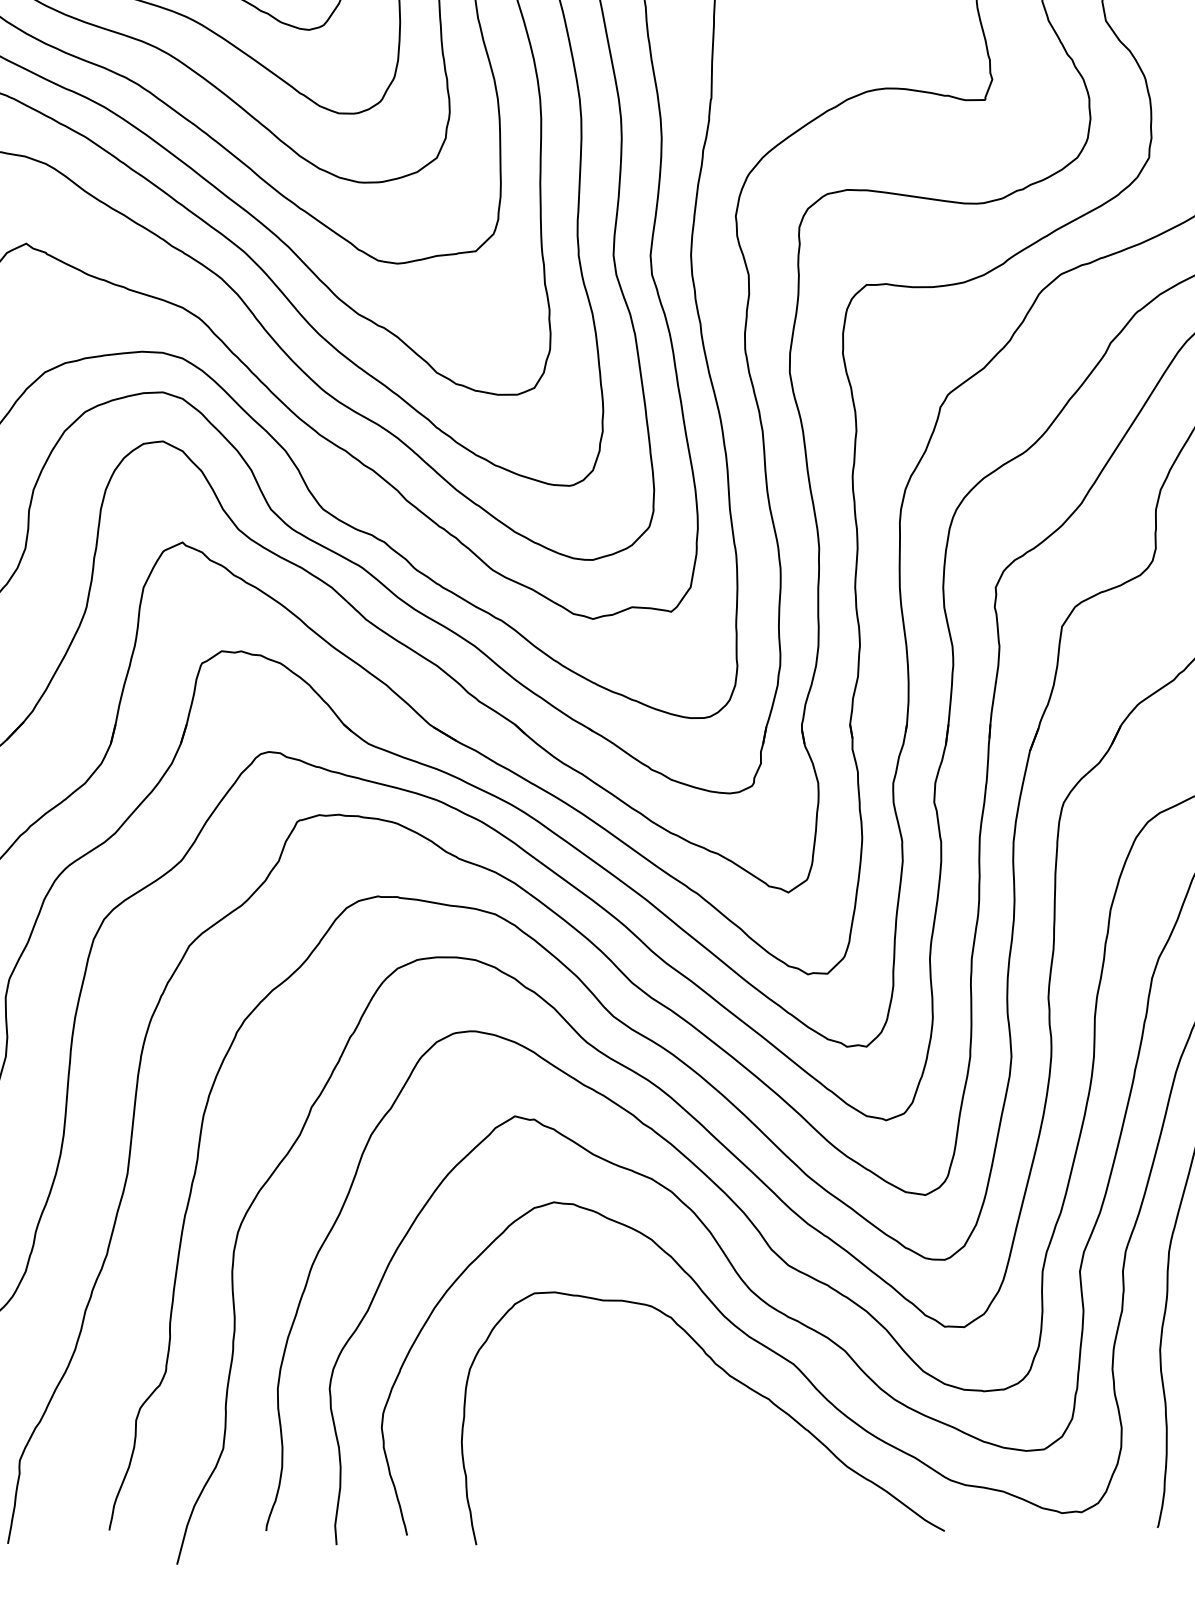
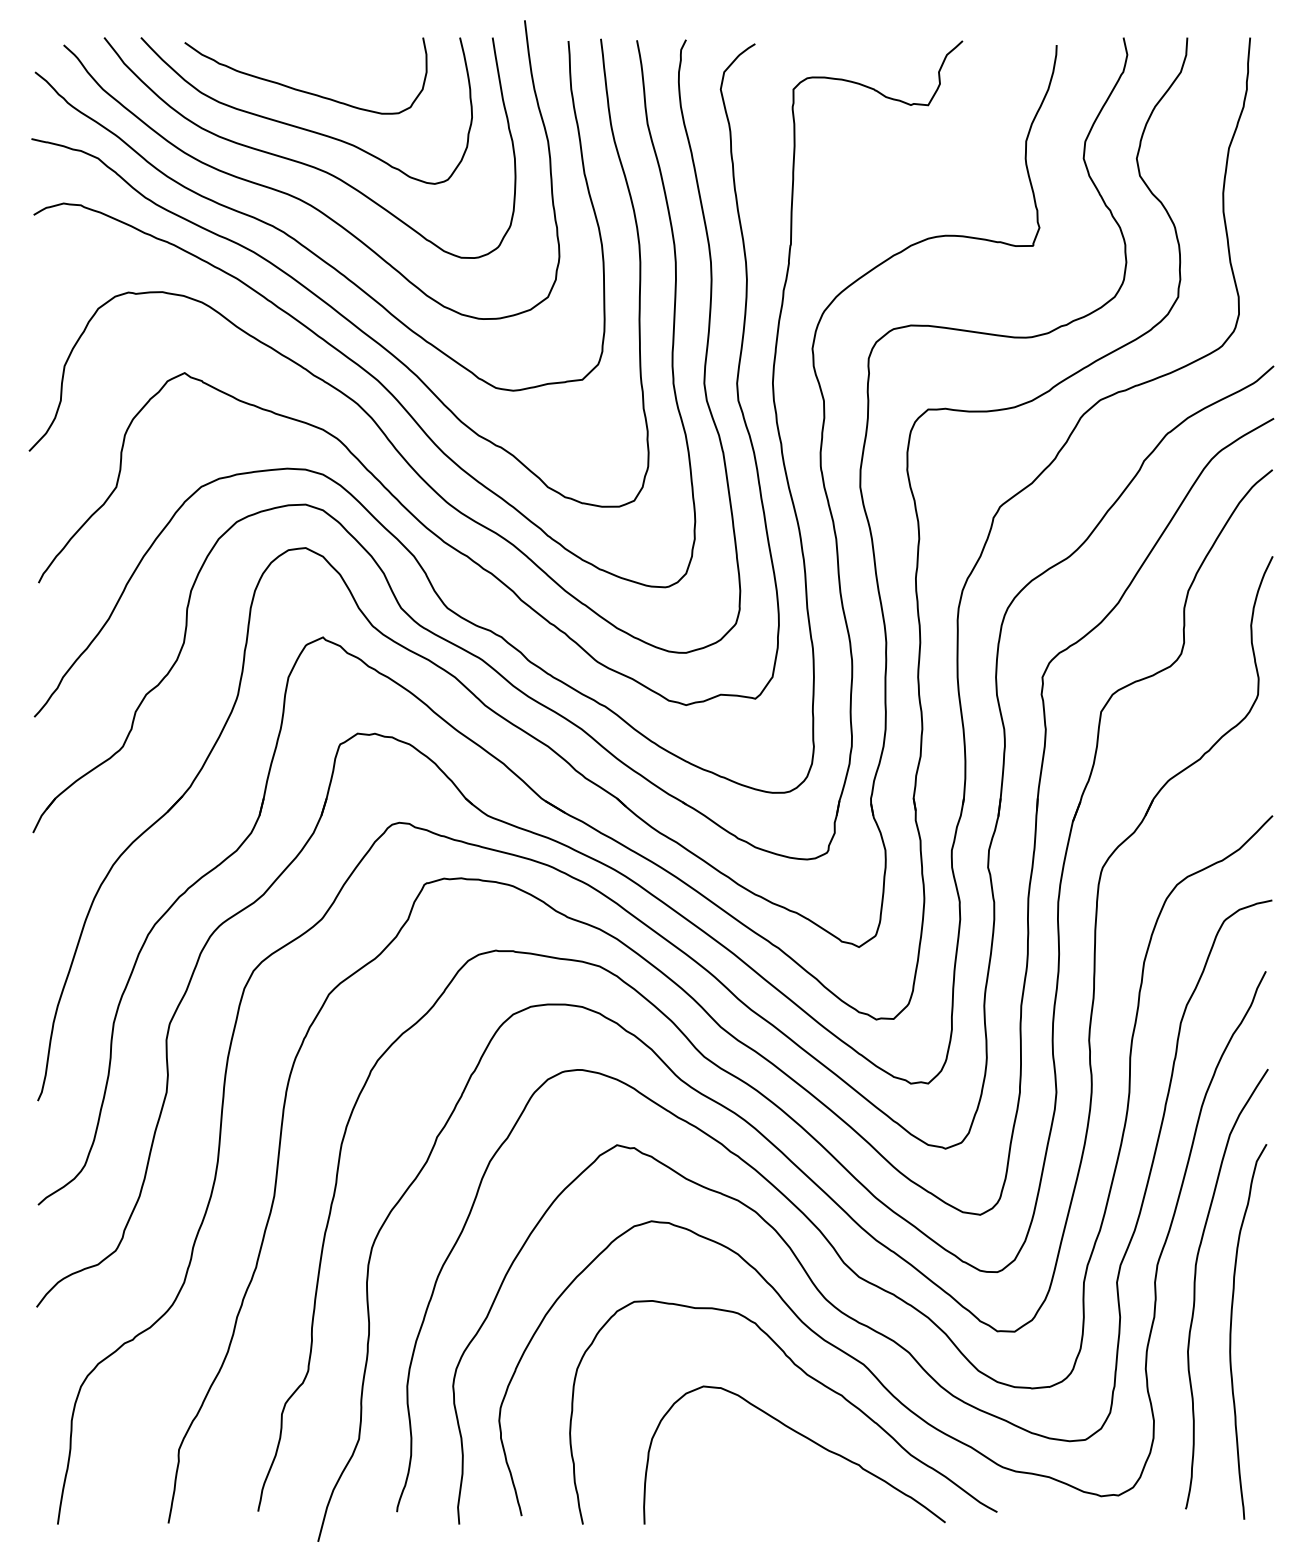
curve: (727, 1447) -> (805, 1438), added

